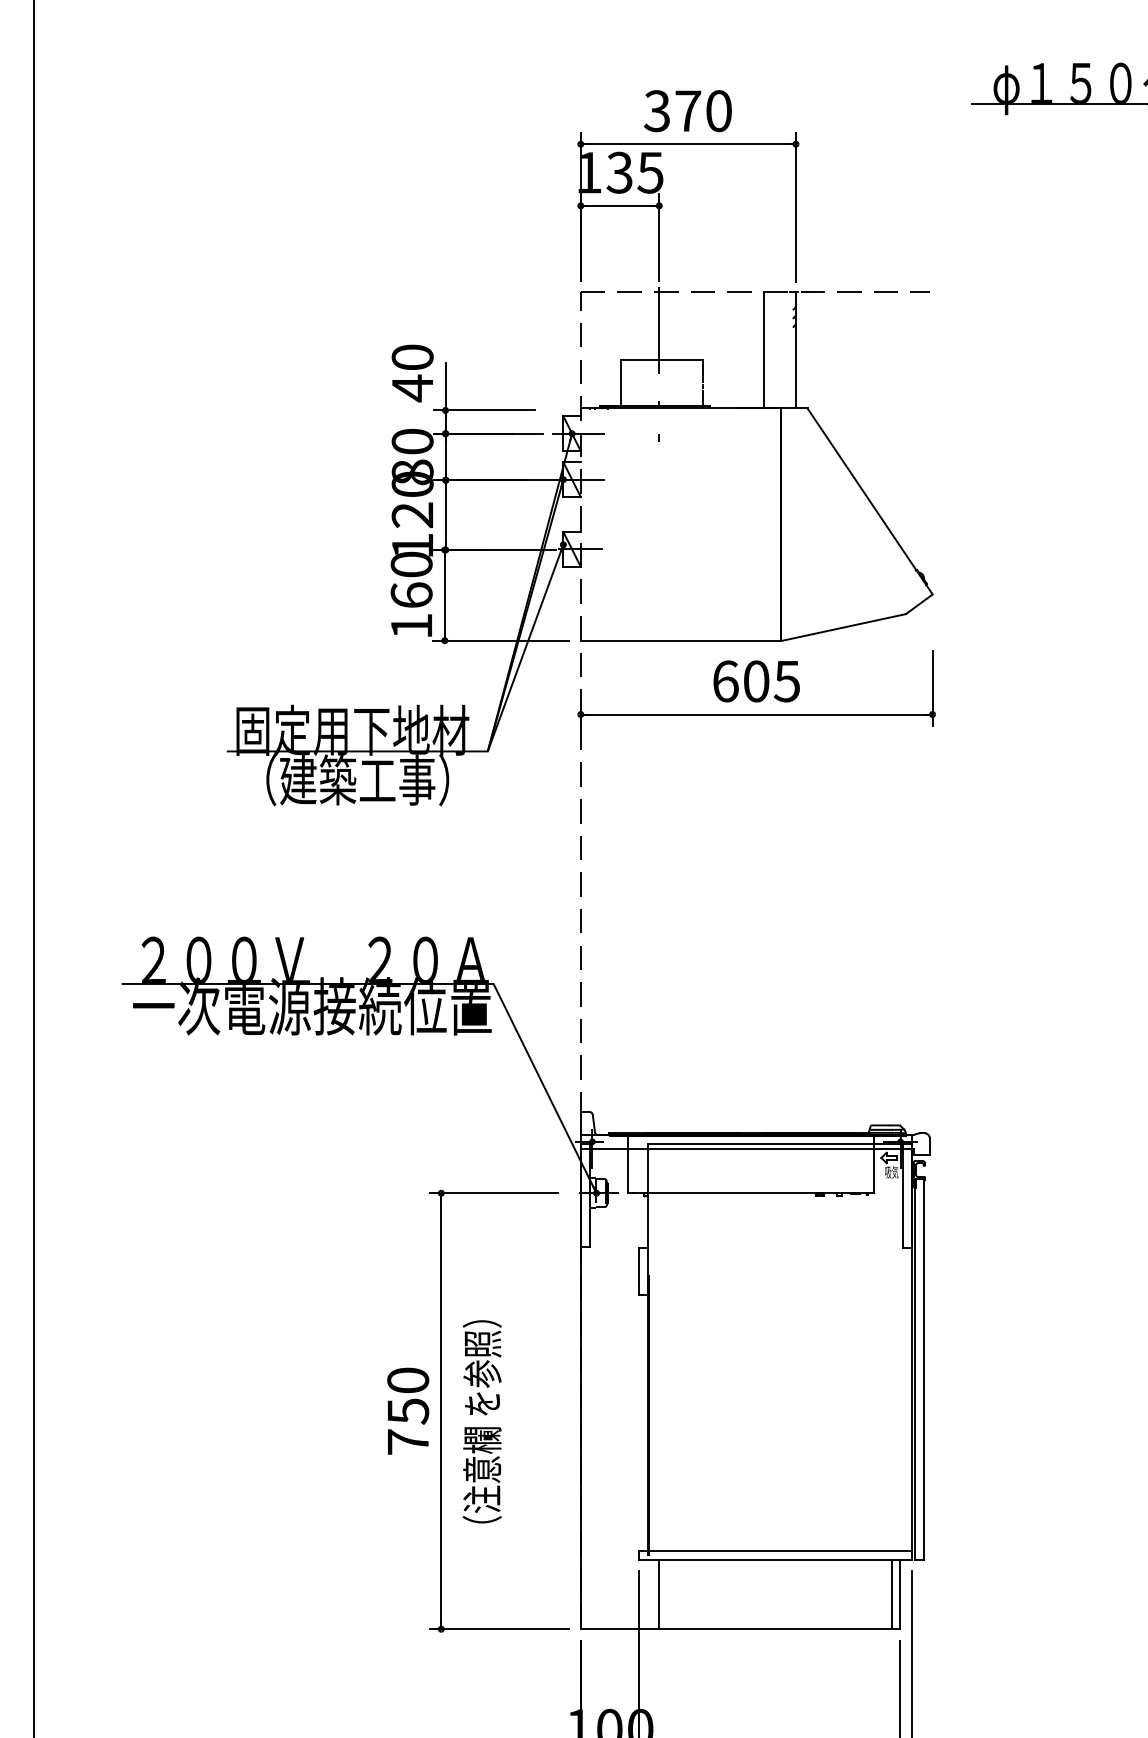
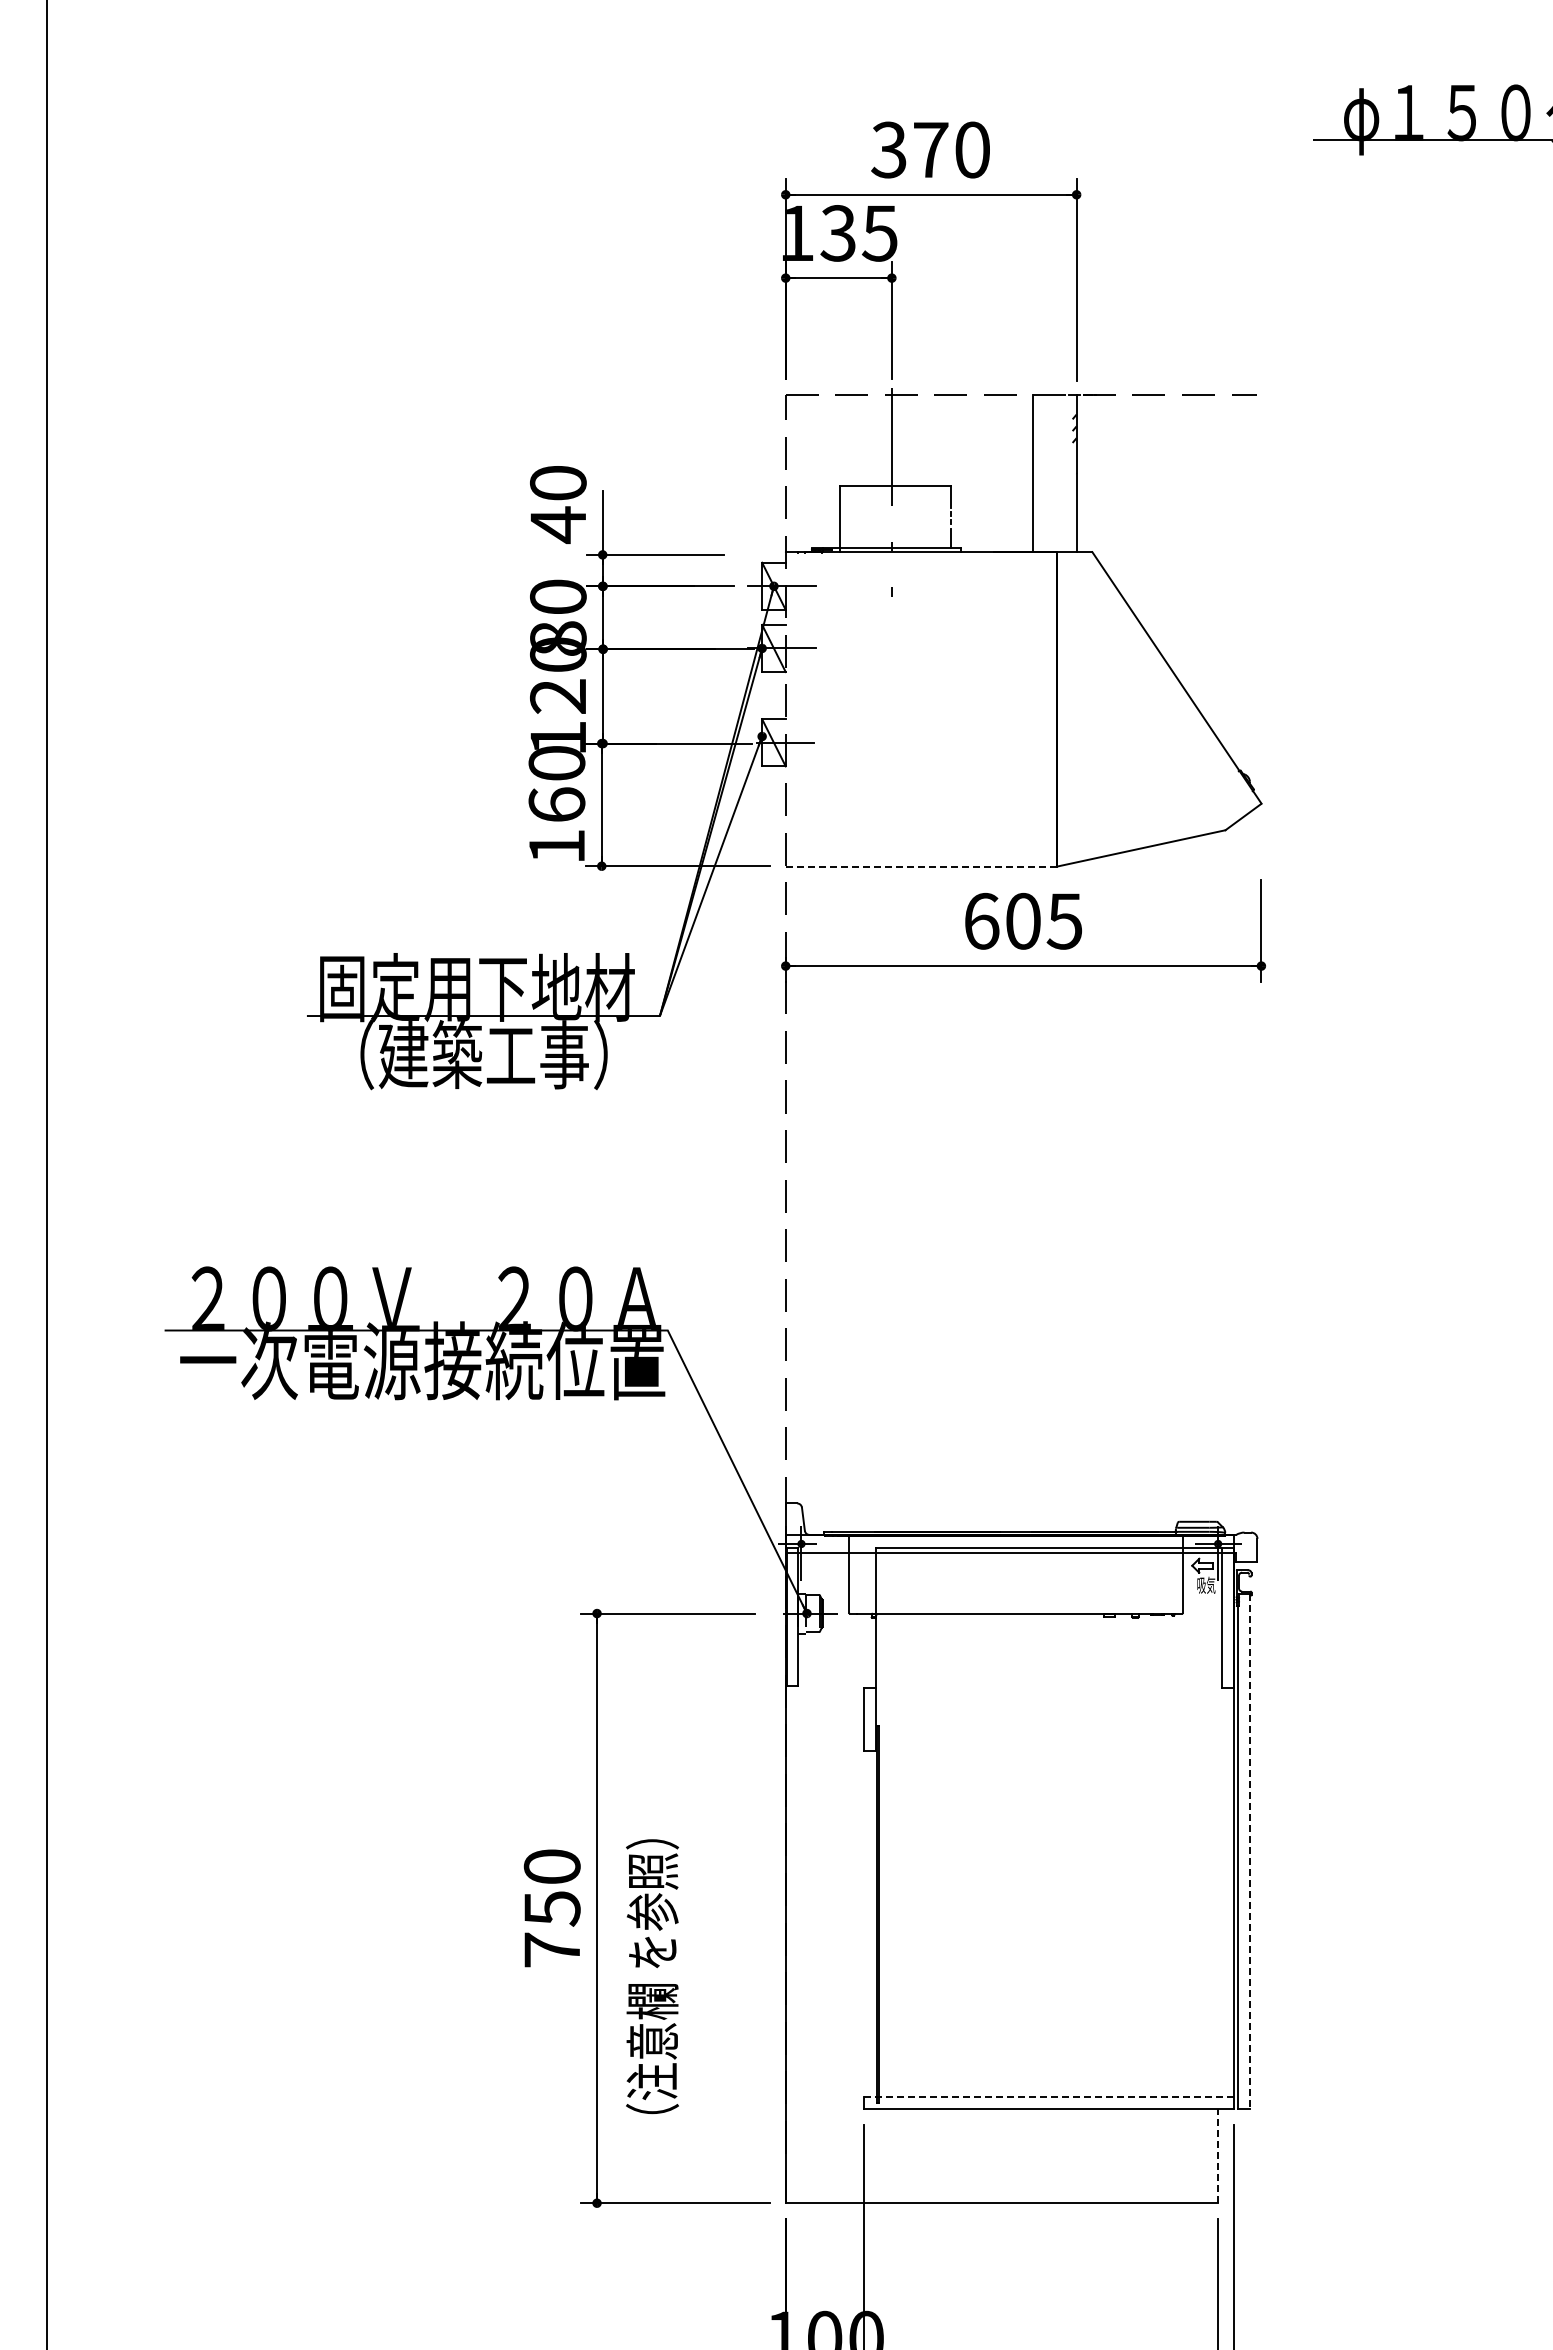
line: (680, 640) -> (920, 866), solid -> dashed
line: (923, 1369) -> (1249, 1851), solid -> dashed
text: (482, 1421) -> (652, 1976), moved
line: (775, 1551) -> (1049, 2097), solid -> dashed
line: (659, 1593) -> (891, 2155), removed
line: (891, 1593) -> (1205, 2155), removed
line: (900, 1593) -> (1217, 2155), solid -> dashed

